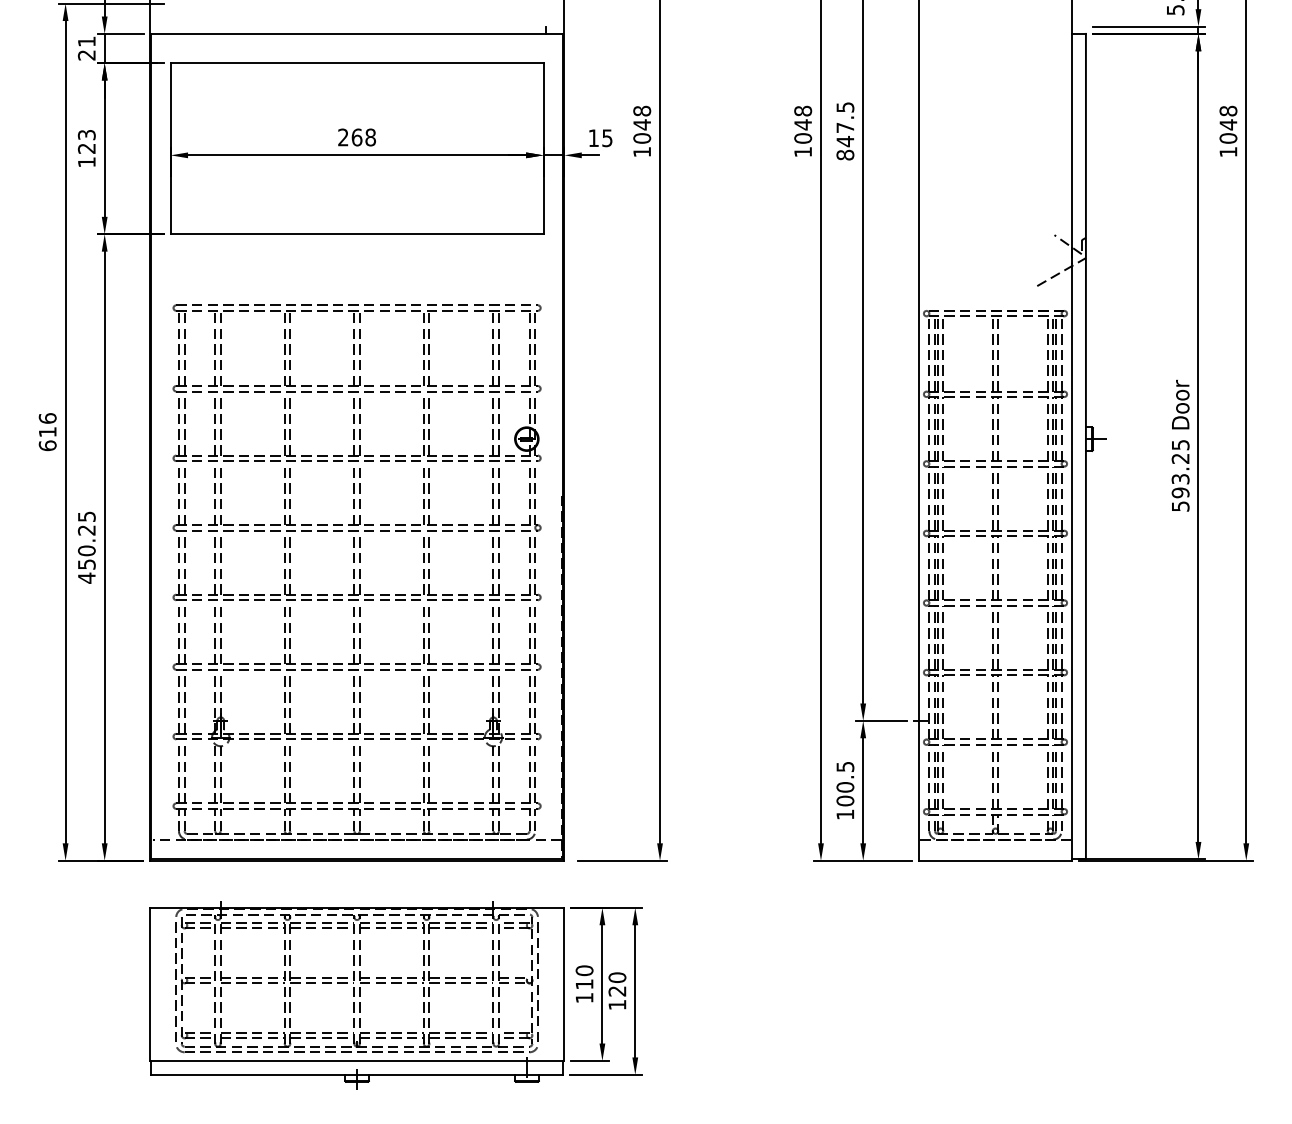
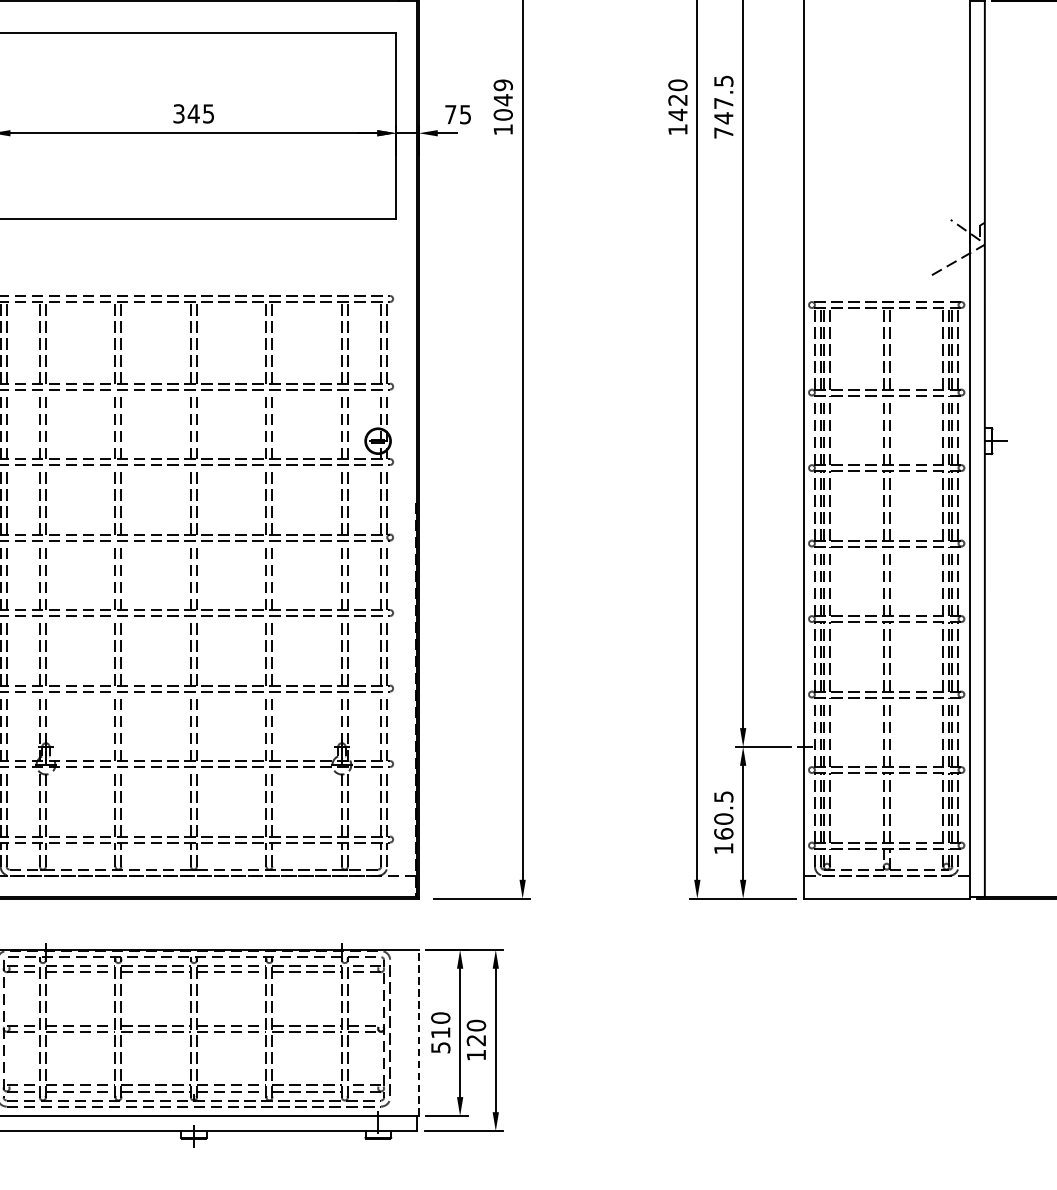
text: (642, 110) -> (503, 84), 1048 -> 1049
text: (803, 124) -> (678, 99), 1048 -> 1420
text: (357, 137) -> (194, 113), 268 -> 345
text: (593, 137) -> (450, 113), 15 -> 75
text: (845, 154) -> (723, 132), 847.5 -> 747.5
text: (845, 800) -> (723, 833), 100.5 -> 160.5
line: (564, 984) -> (418, 1033), solid -> dashed
text: (584, 998) -> (440, 1048), 110 -> 510

